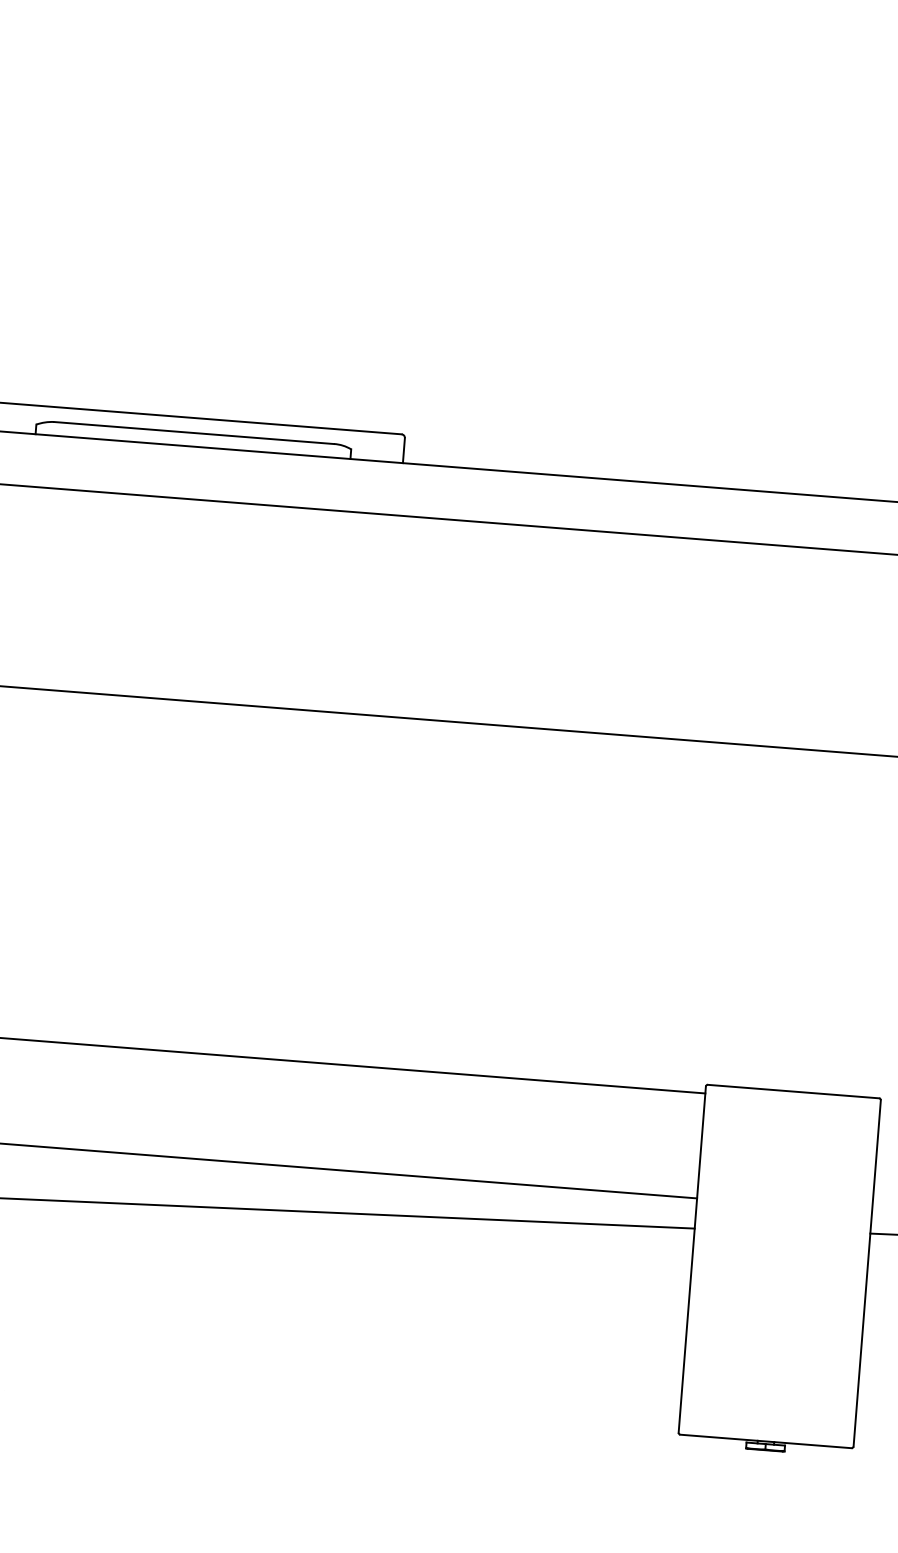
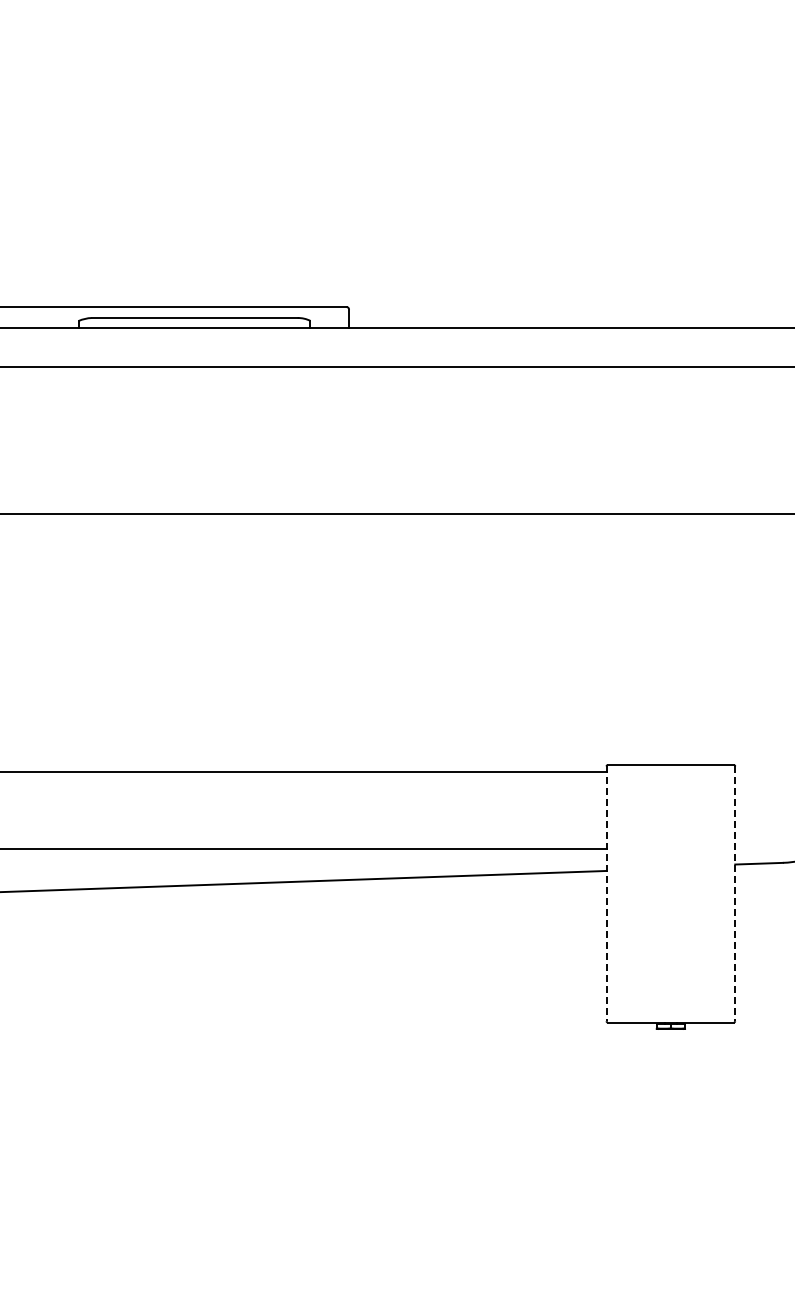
line: (692, 1260) -> (606, 894), solid -> dashed
line: (867, 1274) -> (735, 894), solid -> dashed

